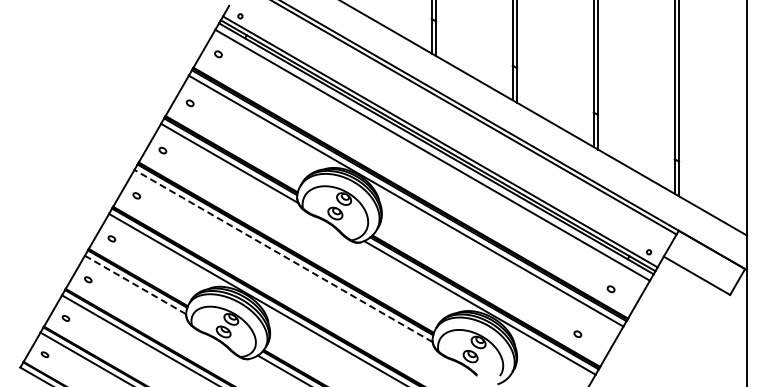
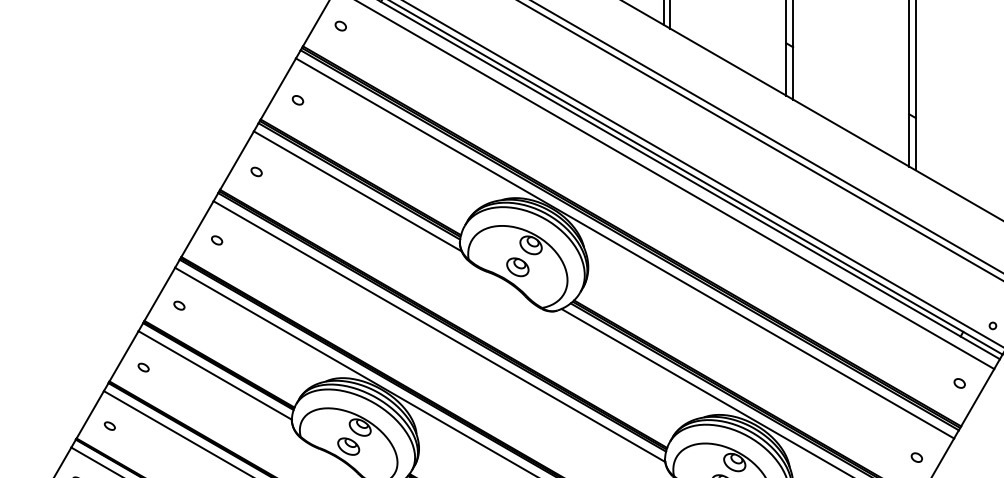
line: (283, 255) -> (439, 330), dashed -> solid
line: (135, 284) -> (215, 374), dashed -> solid
part: (610, 289) -> (958, 383), moved
part: (577, 333) -> (916, 456), moved

